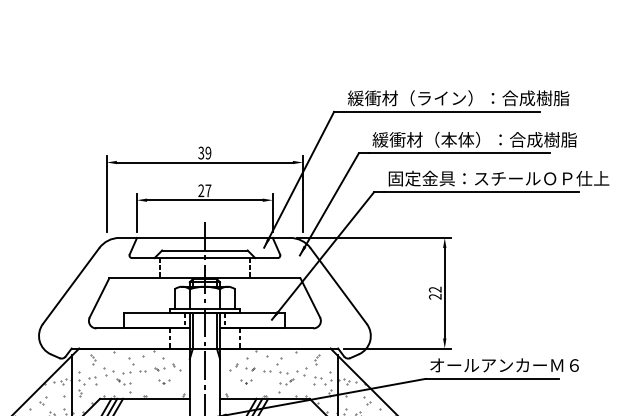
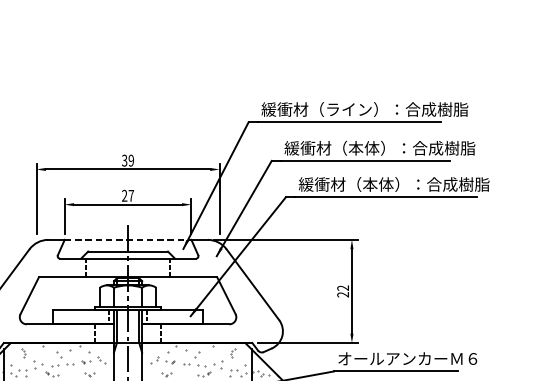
text: (498, 178) -> (402, 184), 固定金具：スチールＯＰ仕上 -> 緩衝材（本体）：合成樹脂
line: (204, 237) -> (127, 239), solid -> dashed

